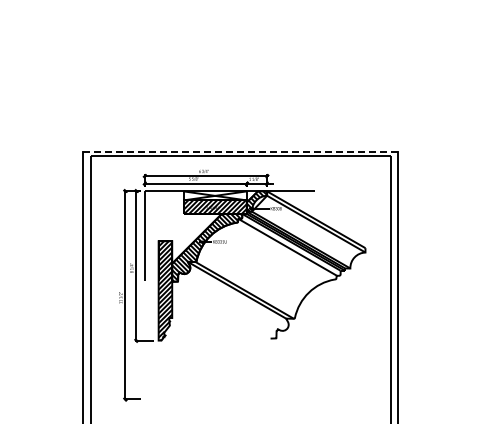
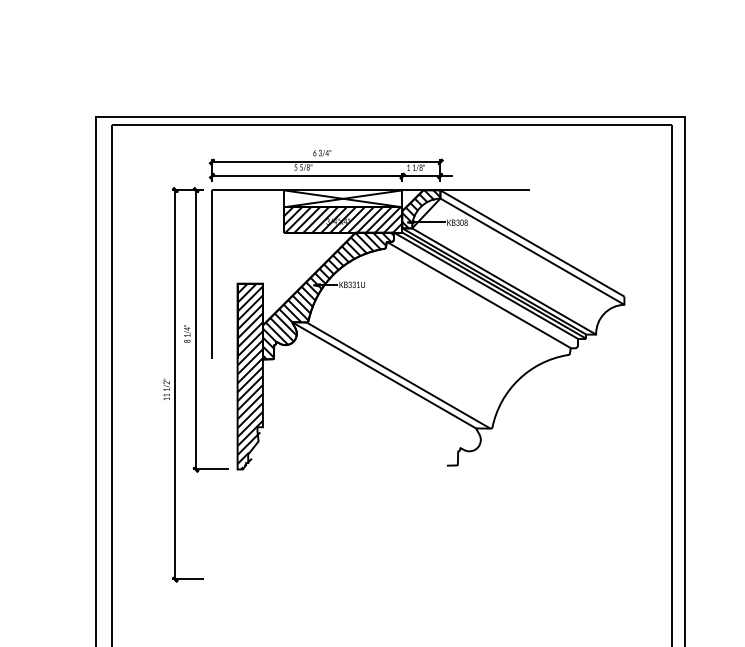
line: (240, 151) -> (390, 115), dashed -> solid

